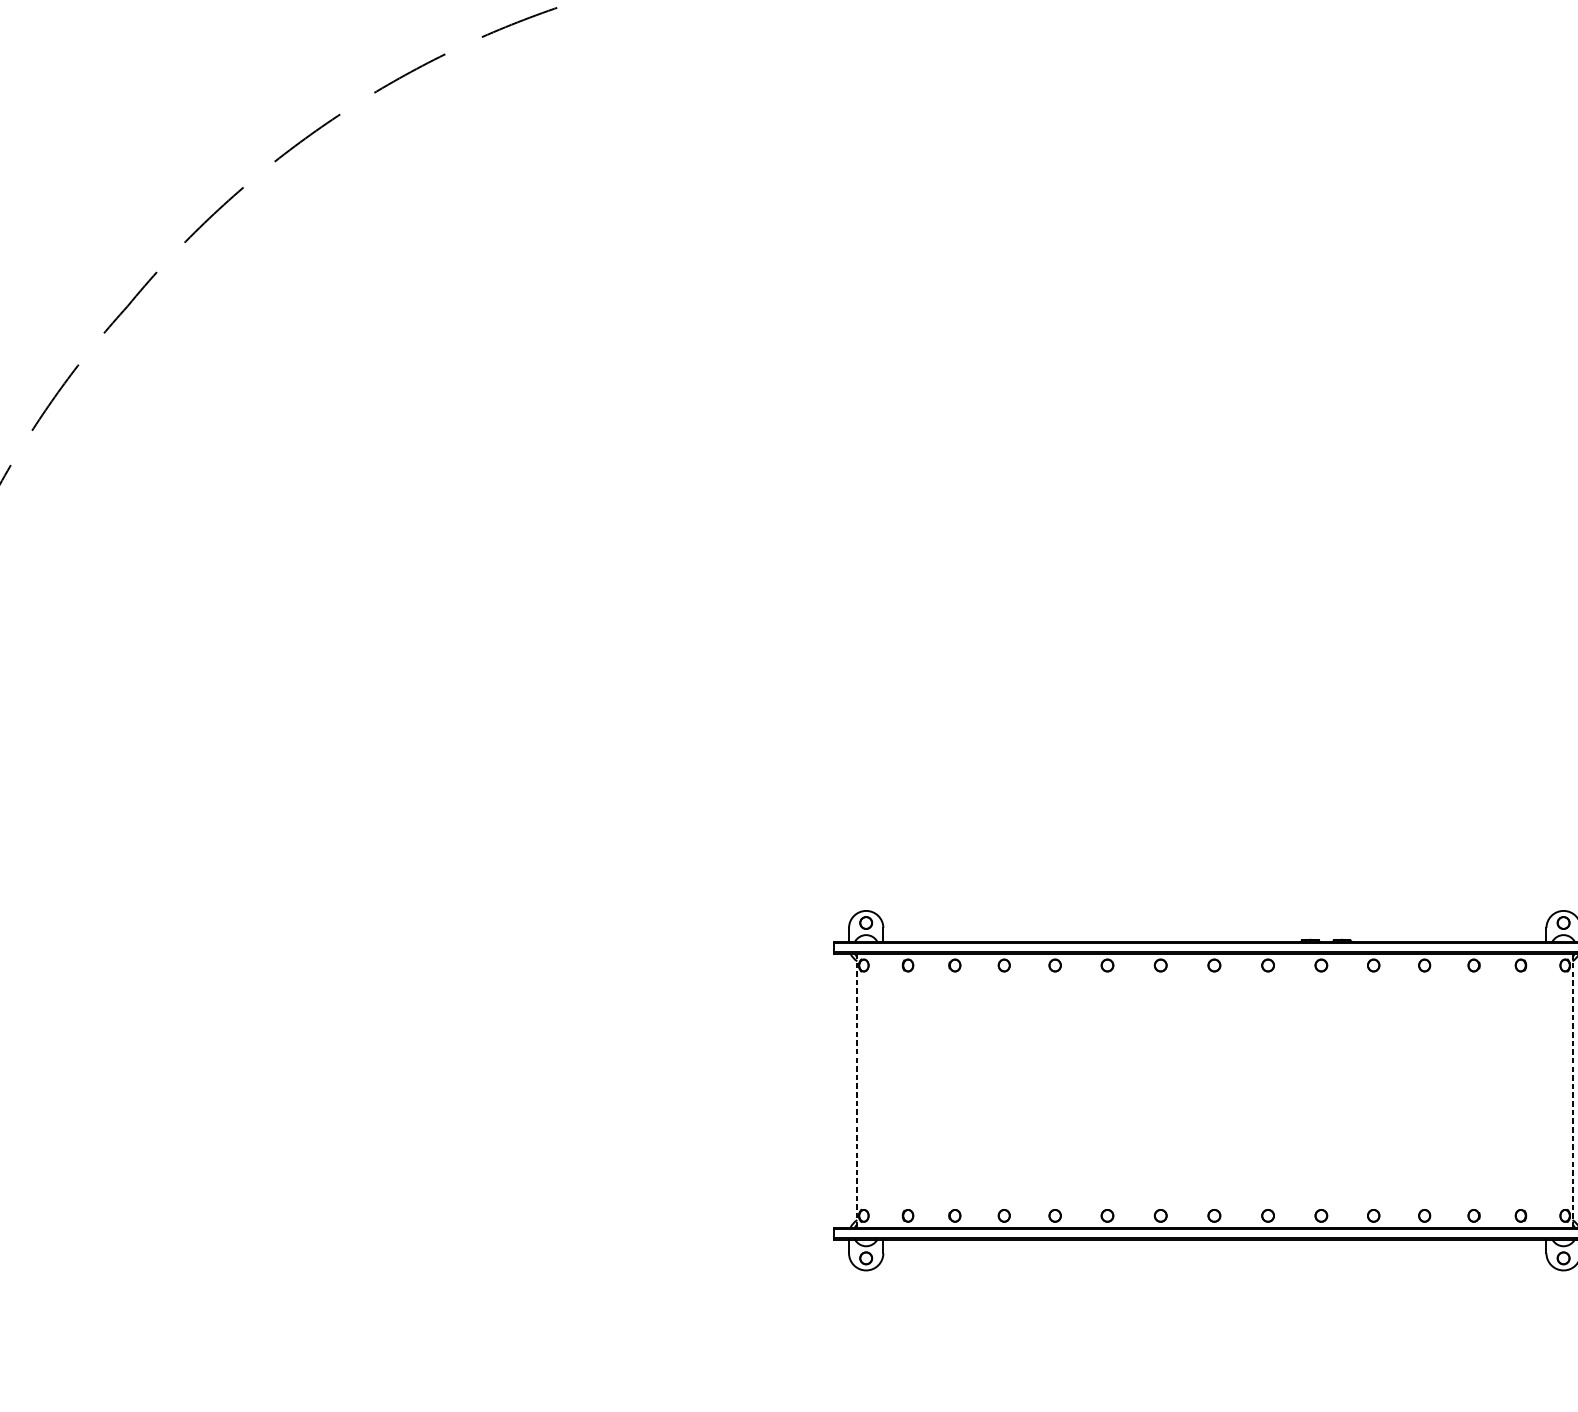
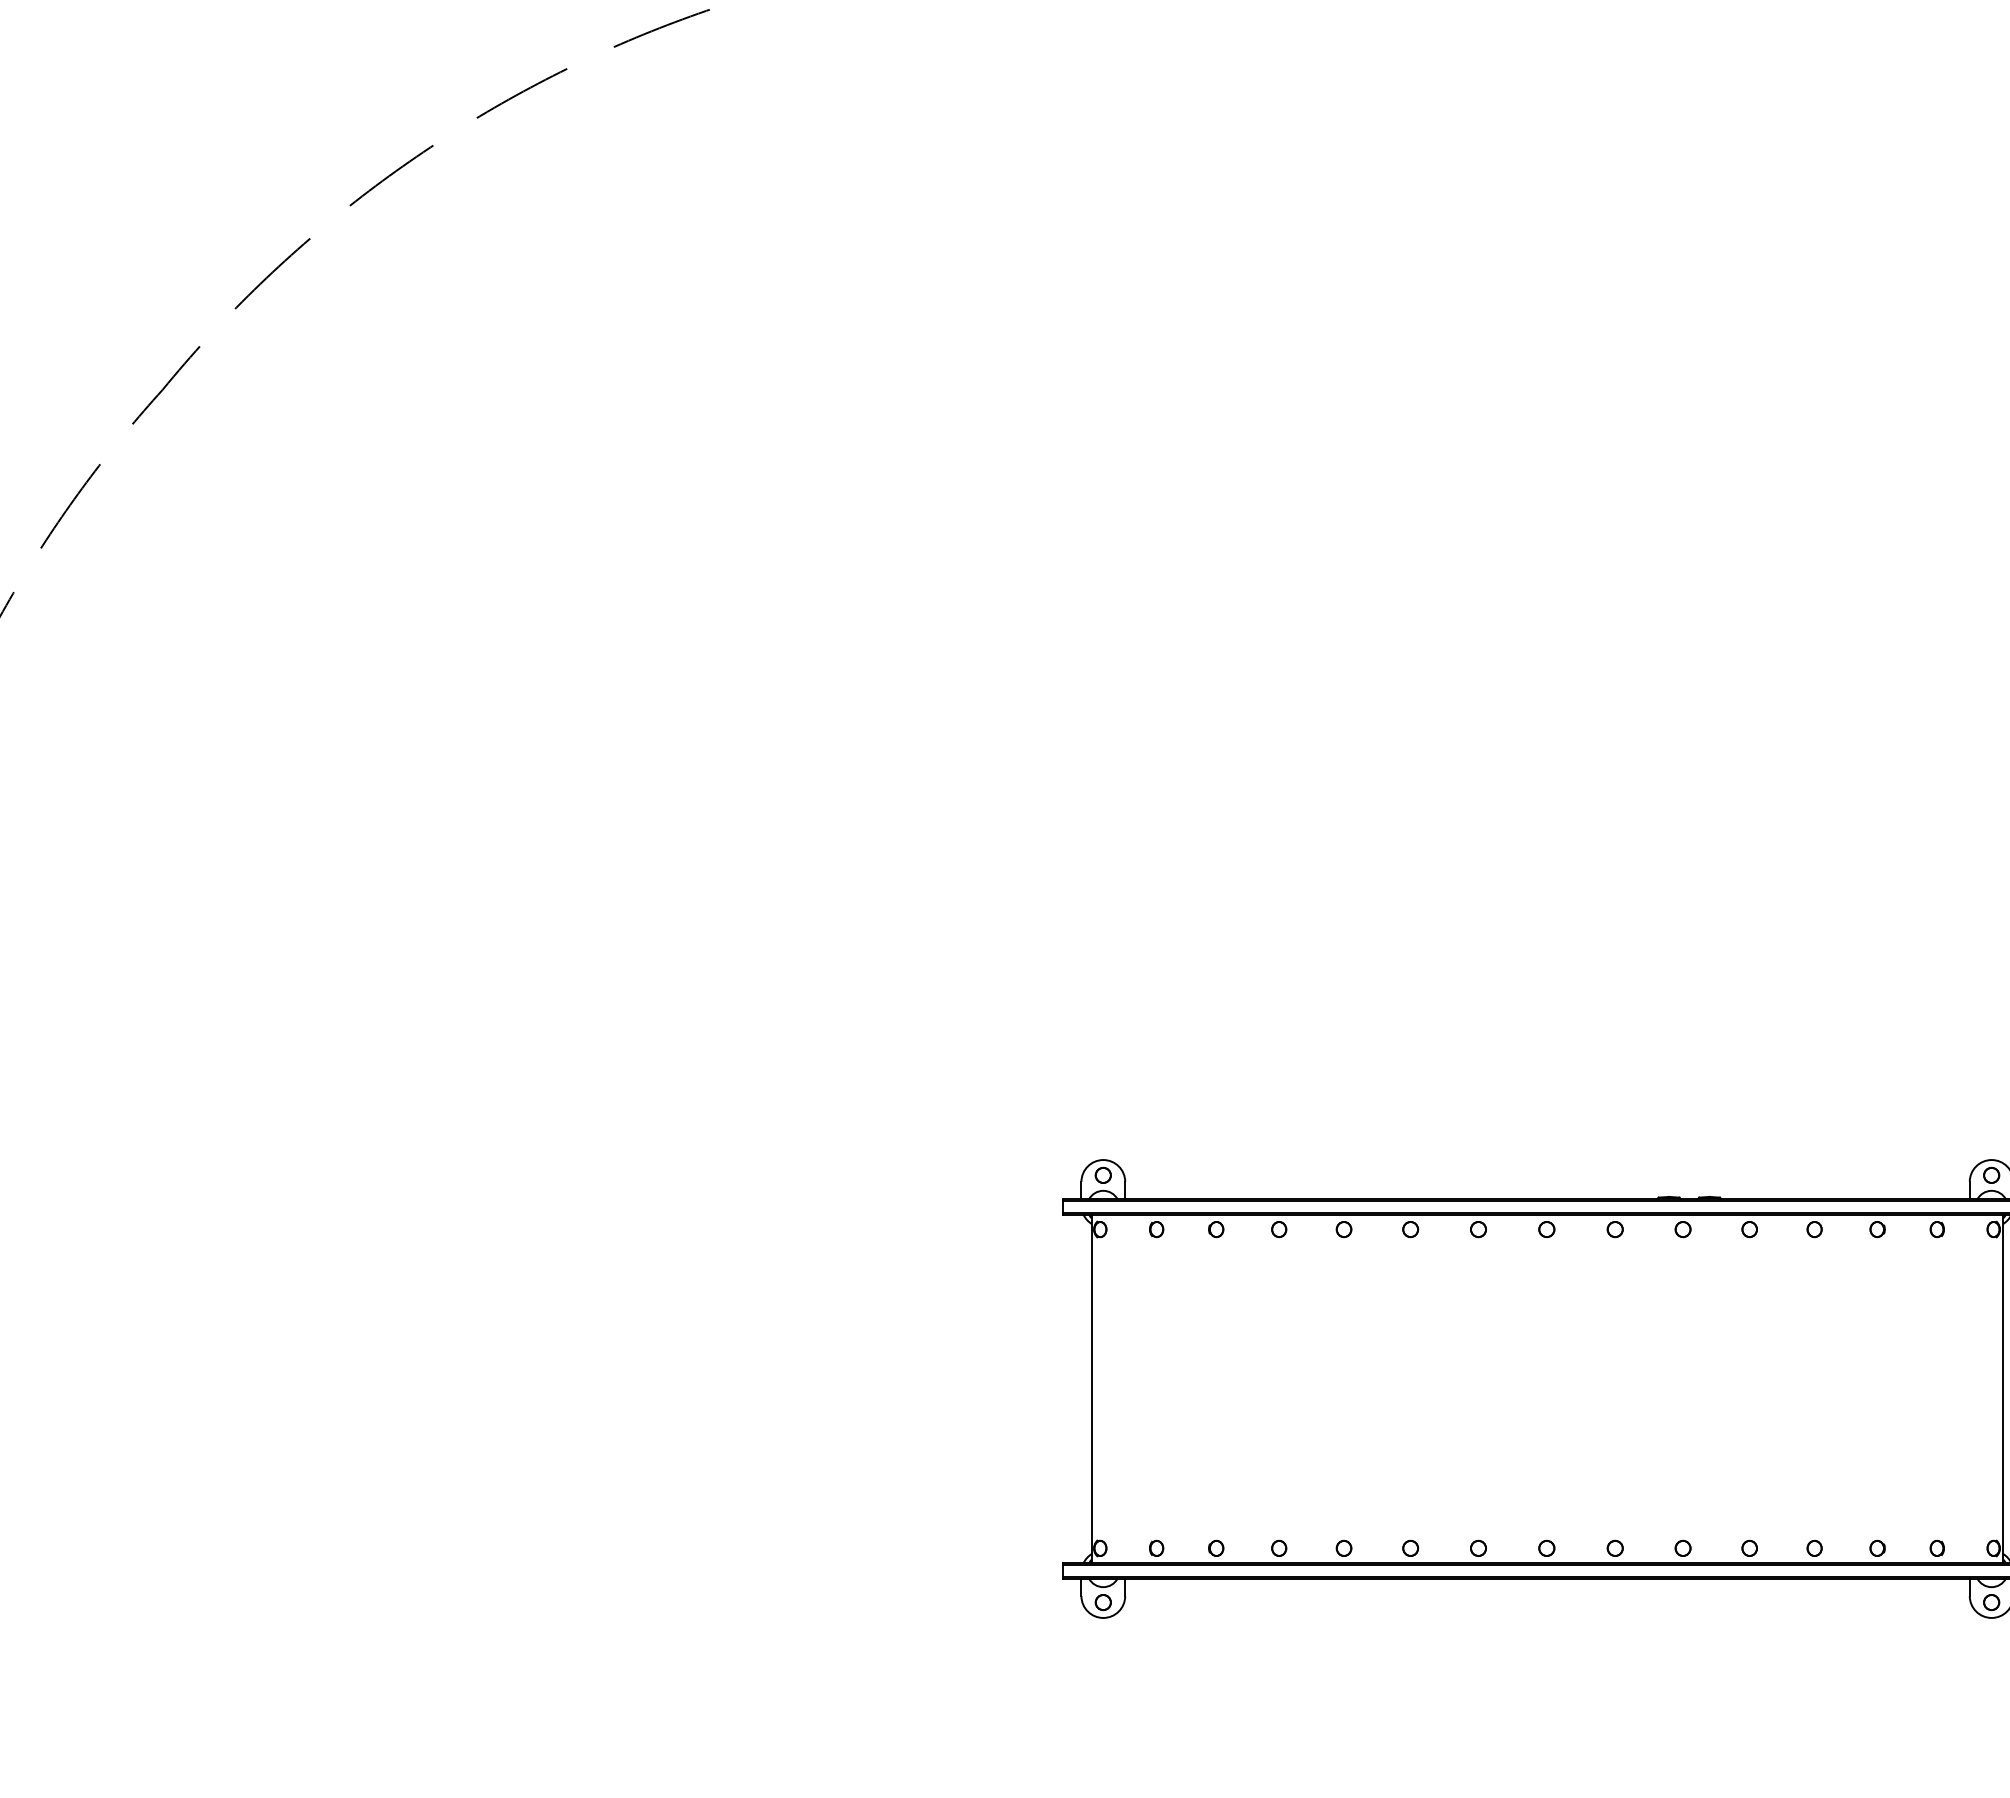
line: (1572, 1090) -> (2003, 1388), dashed -> solid
line: (856, 1091) -> (1091, 1389), dashed -> solid

